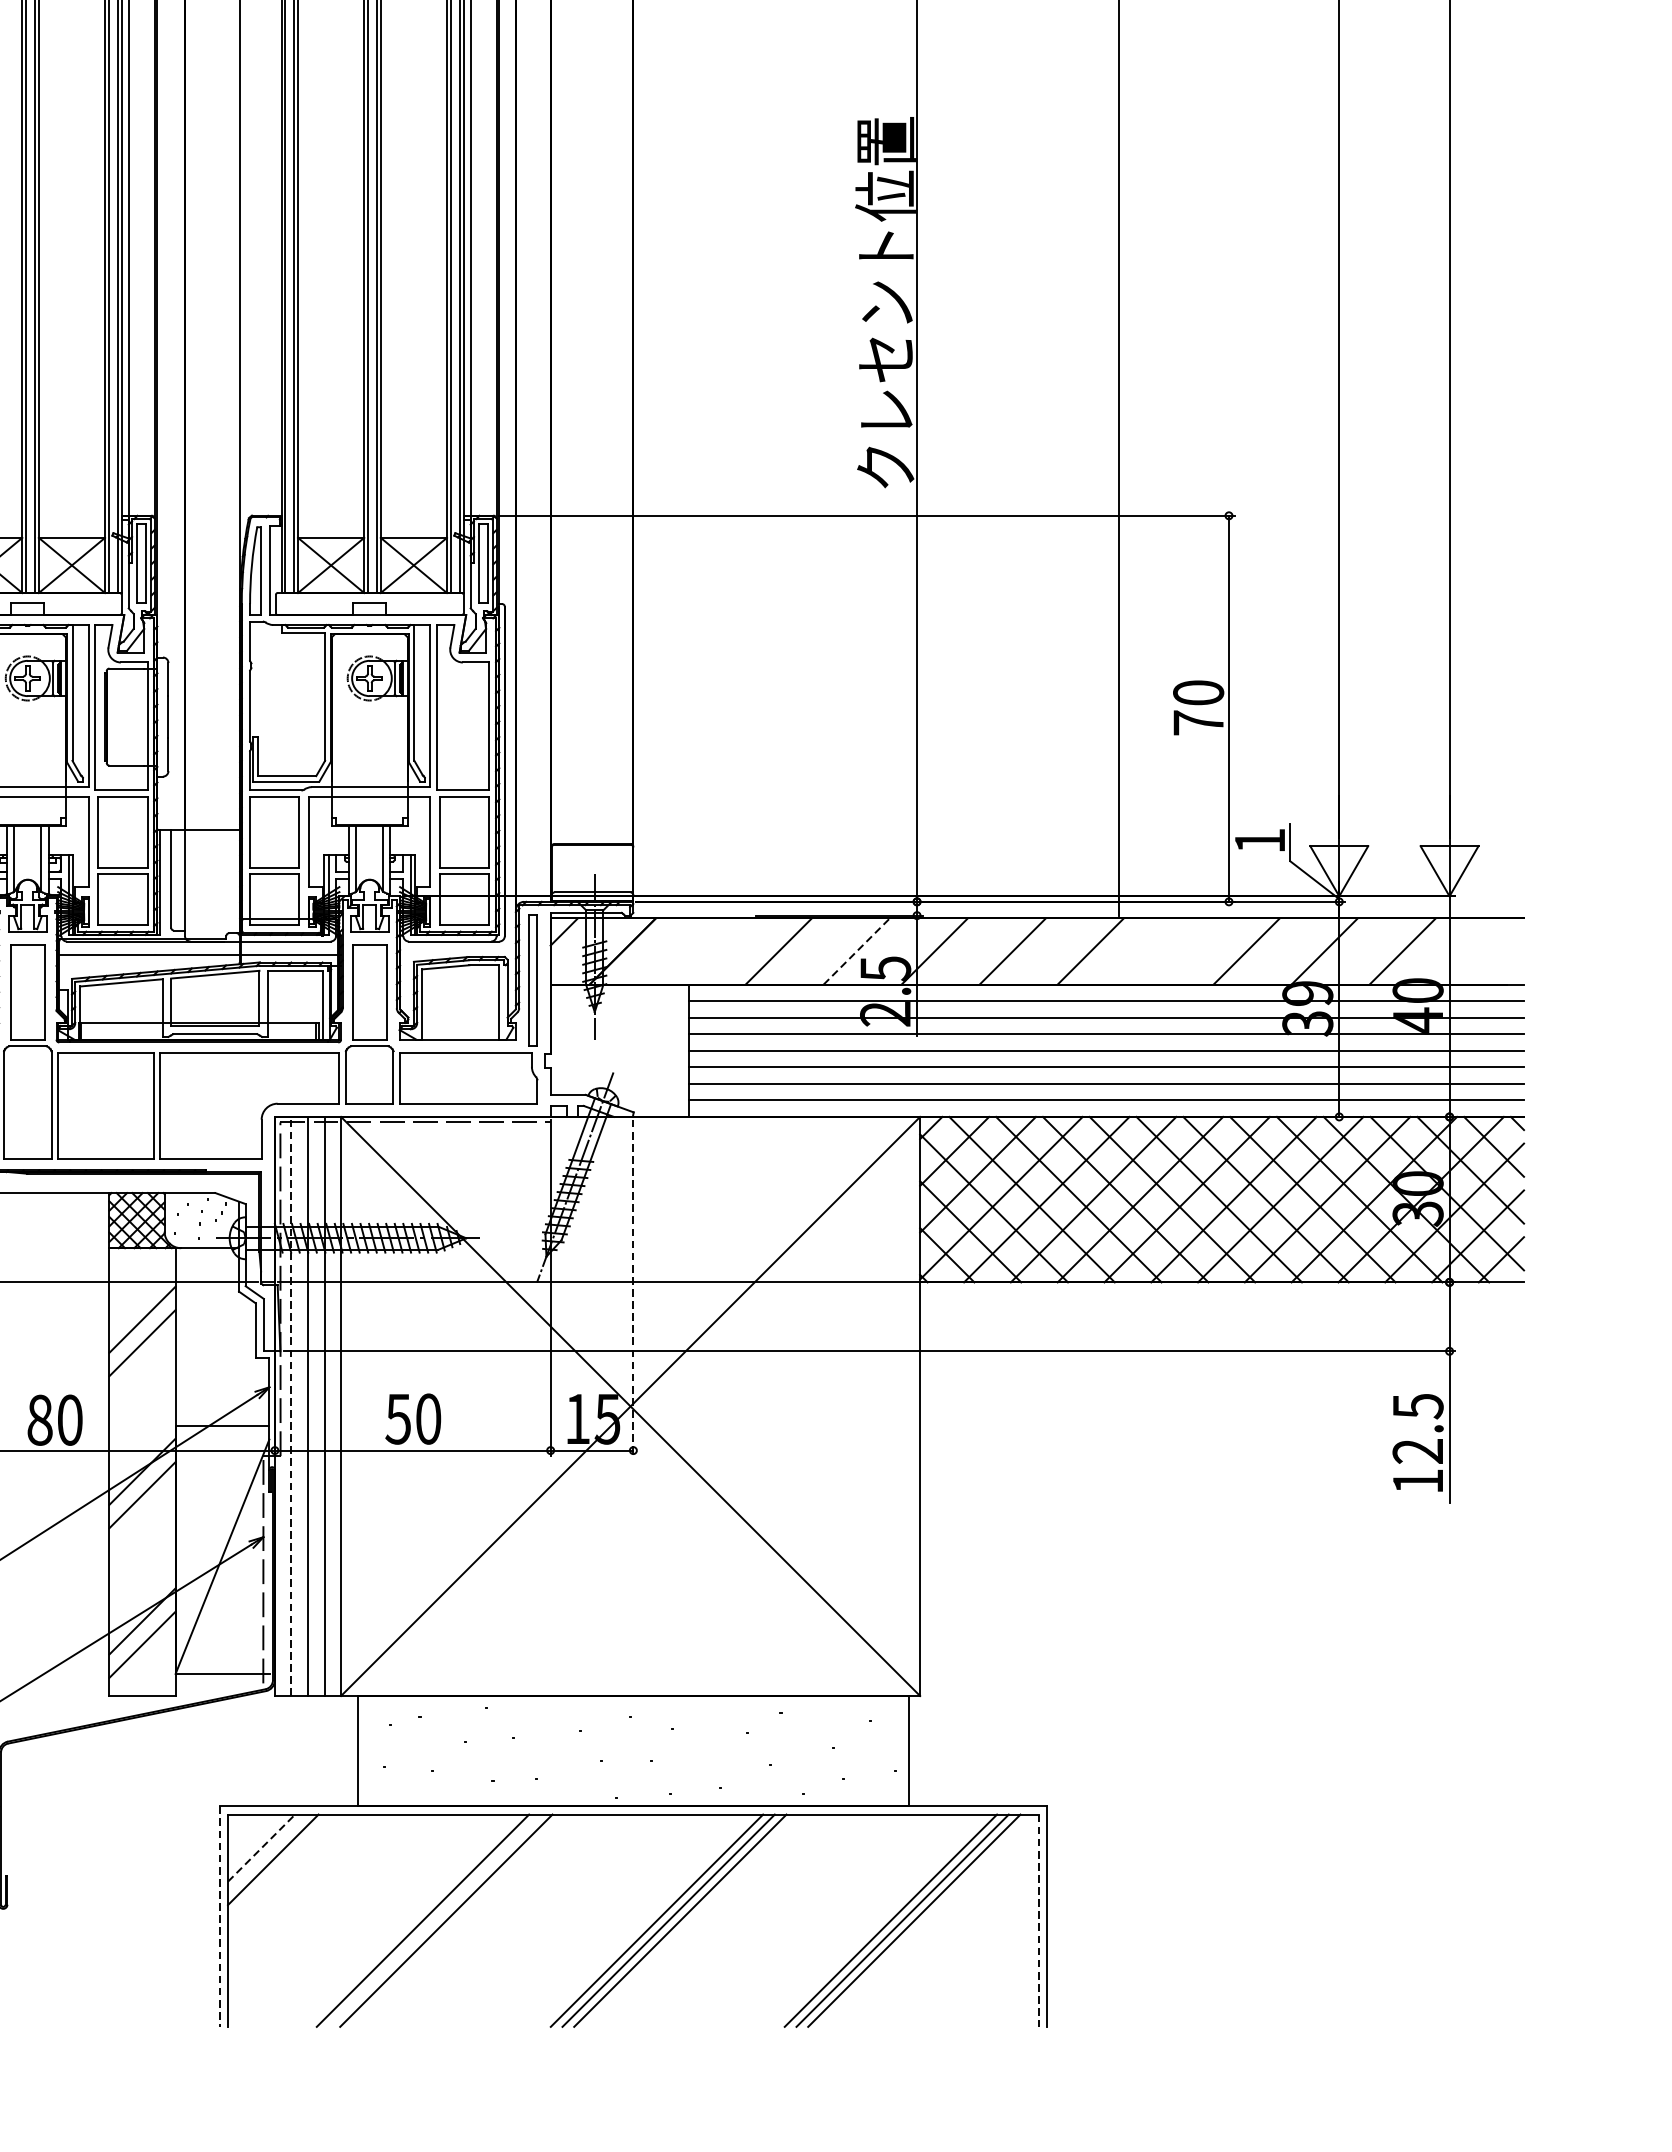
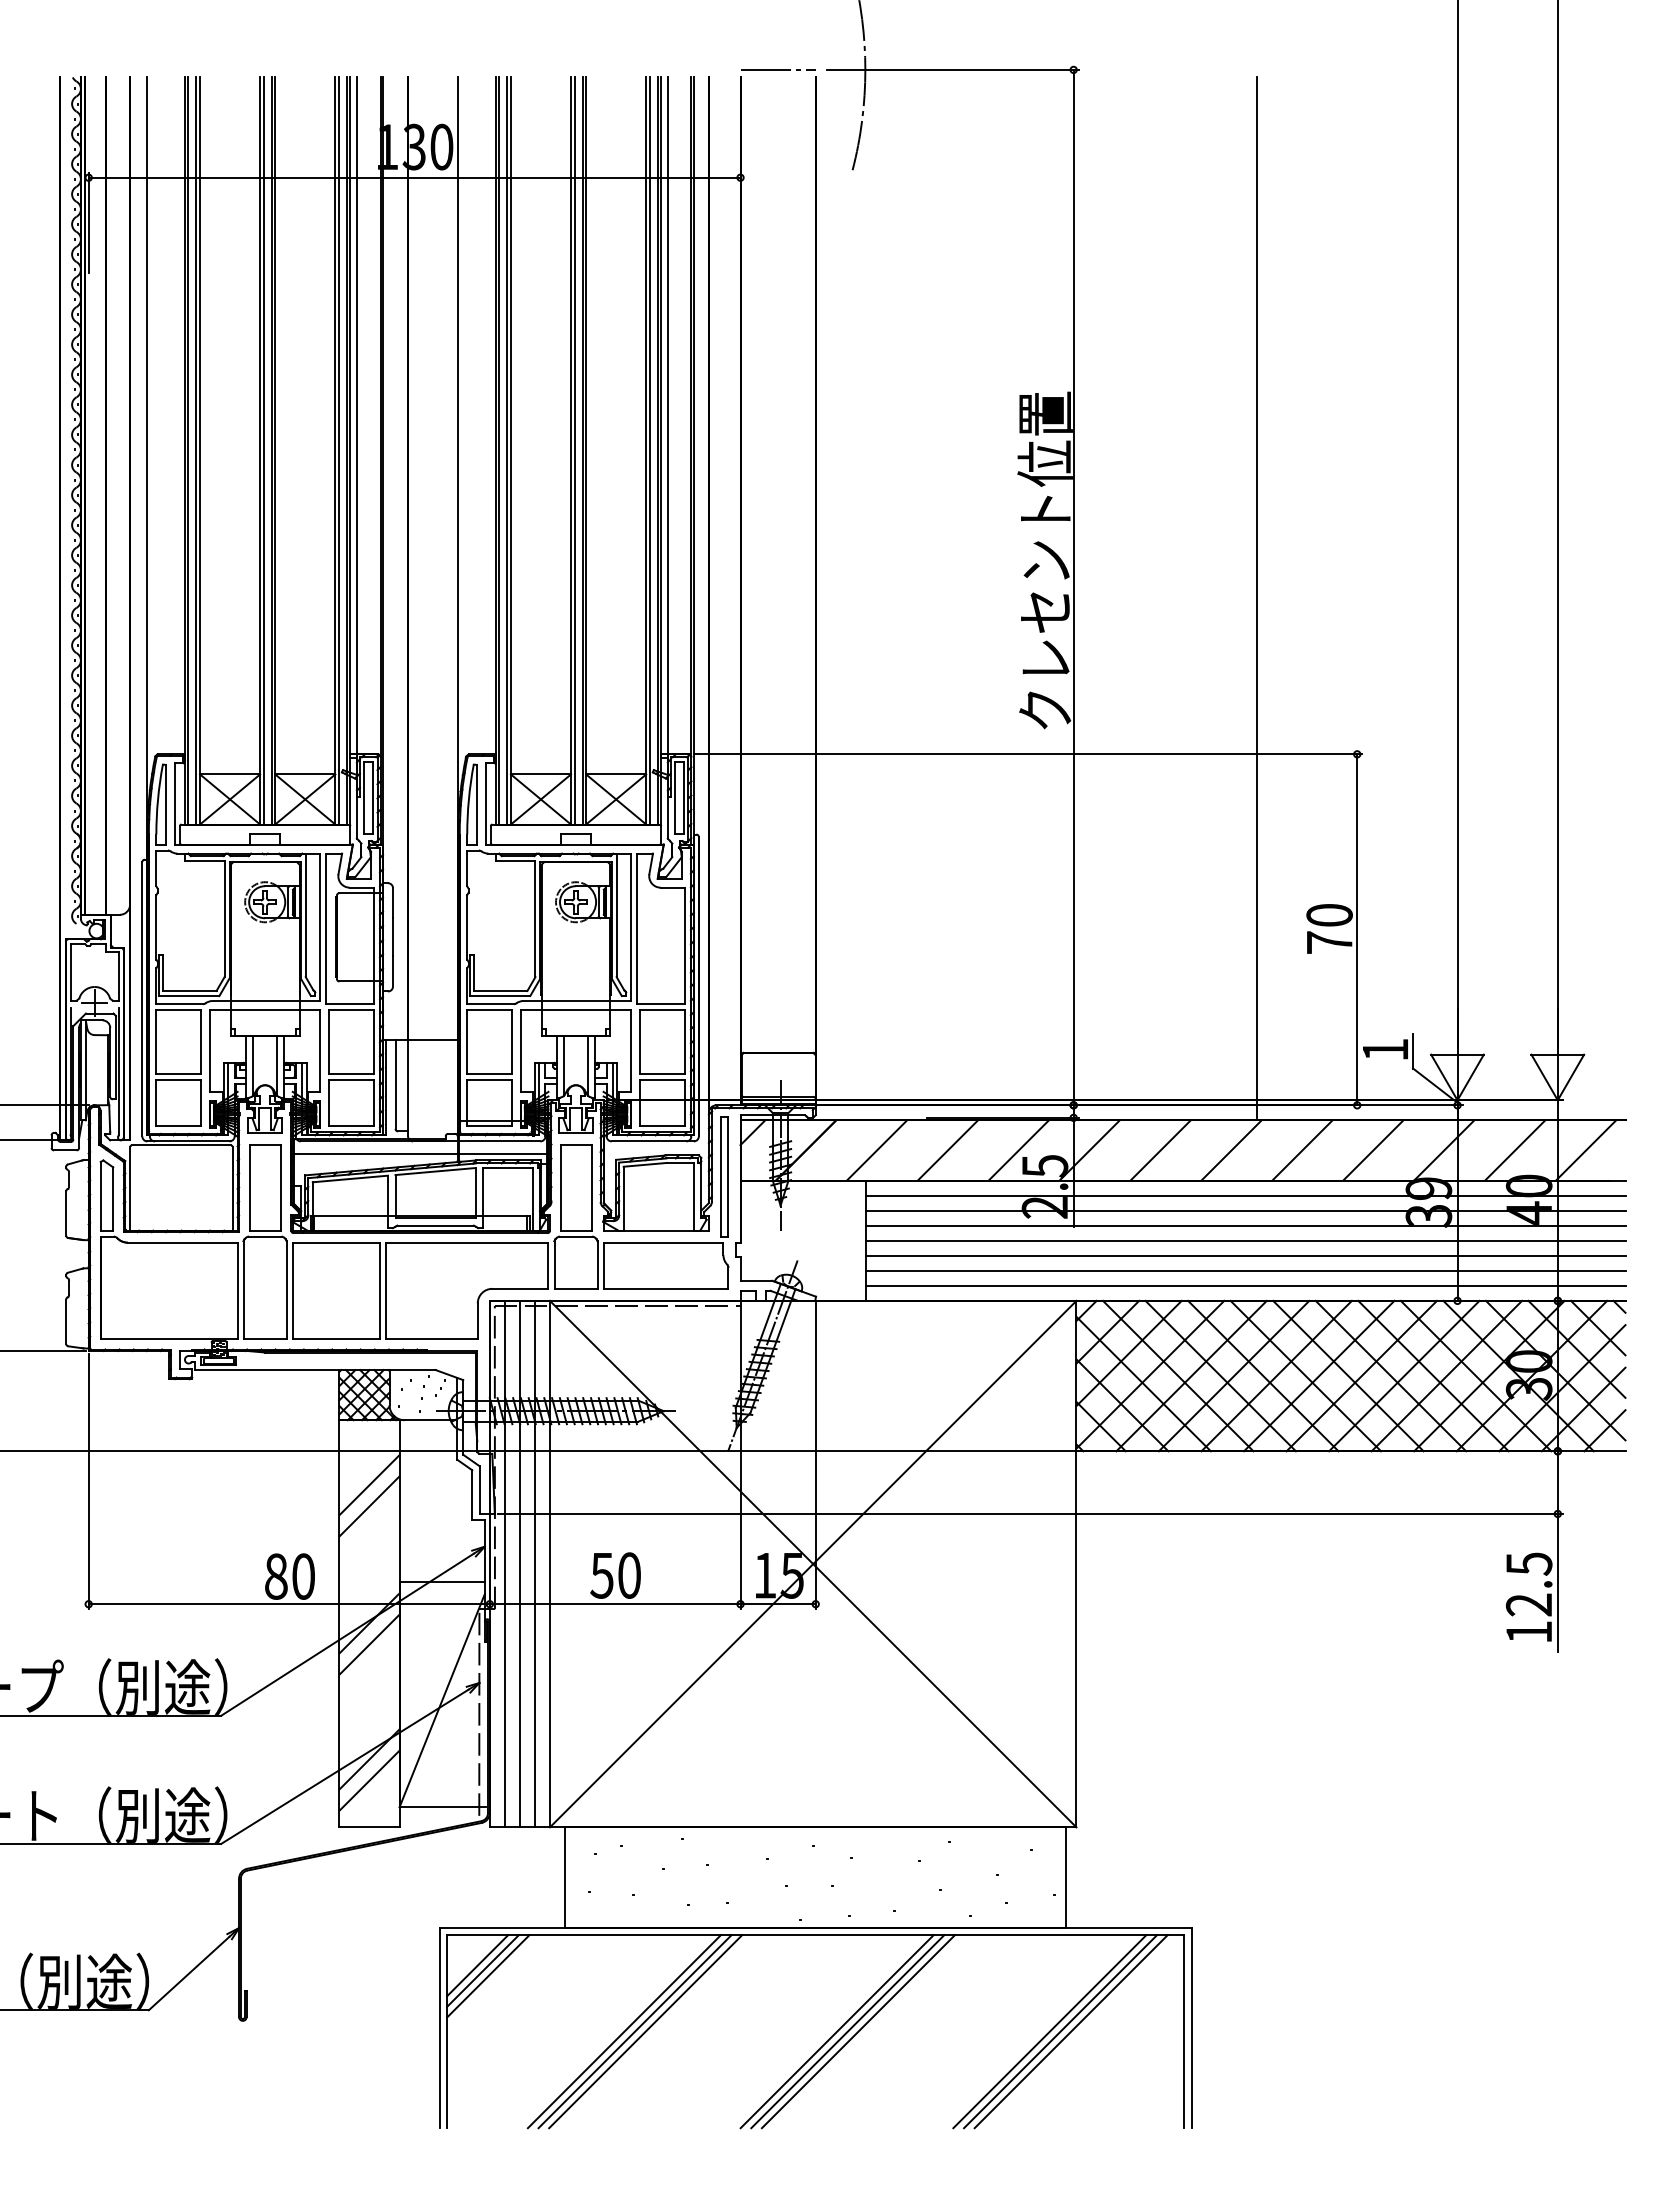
line: (700, 951) -> (876, 1150), added
line: (856, 951) -> (1018, 1150), dashed -> solid
line: (1168, 951) -> (1302, 1150), added
line: (1481, 951) -> (1586, 1150), added
line: (633, 1288) -> (815, 1456), dashed -> solid
line: (291, 1405) -> (504, 1563), dashed -> solid
line: (262, 1847) -> (478, 1965), dashed -> solid
line: (266, 1853) -> (482, 1970), added
line: (219, 1917) -> (439, 2028), dashed -> solid
line: (434, 1920) -> (634, 2031), added
line: (1038, 1920) -> (1184, 2031), dashed -> solid

